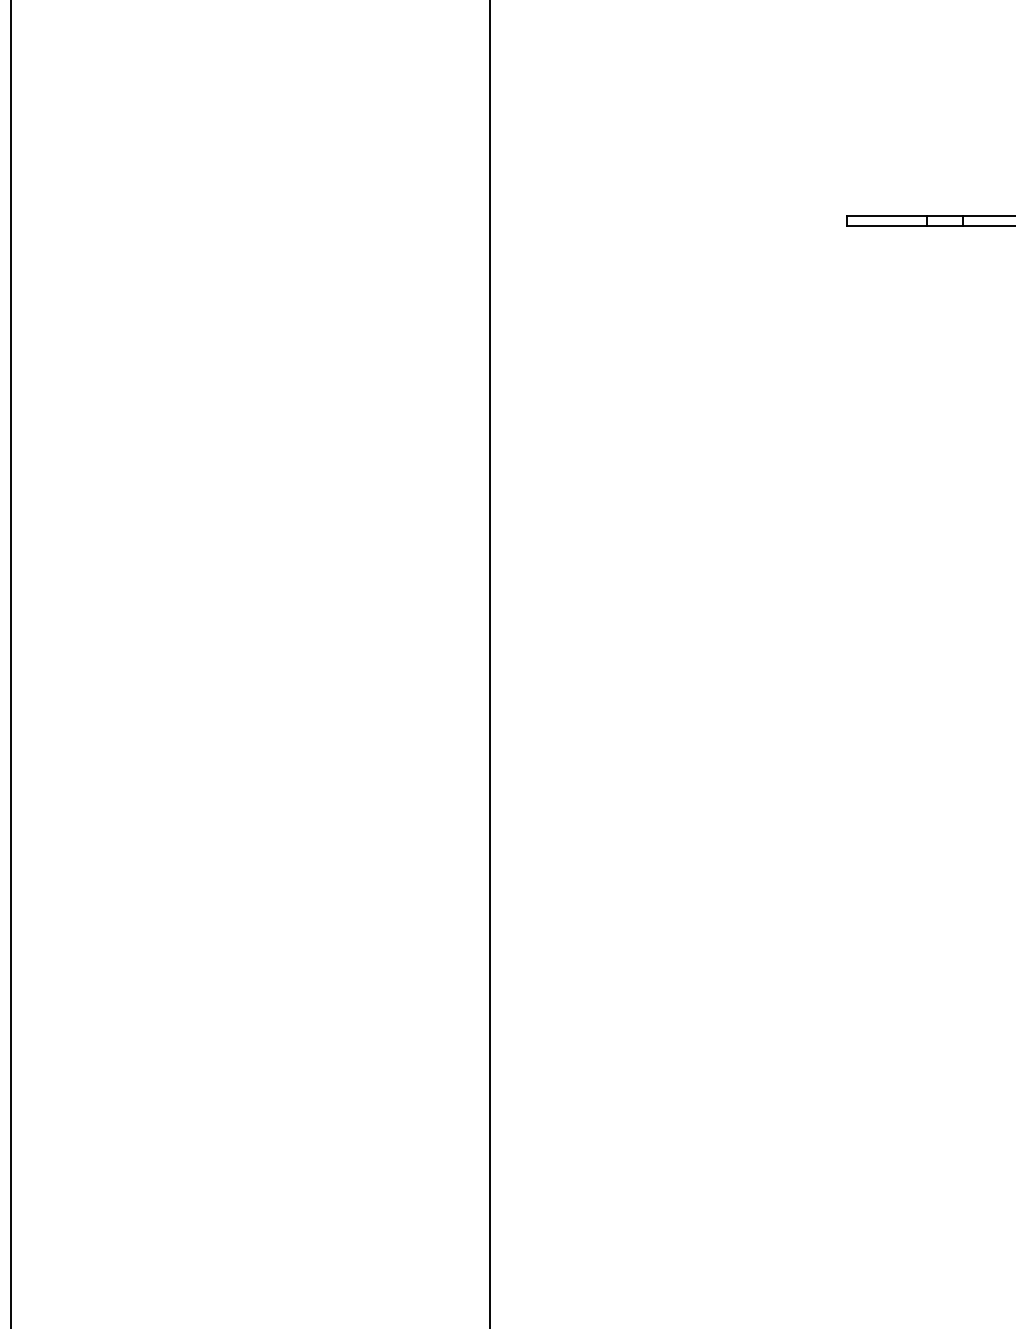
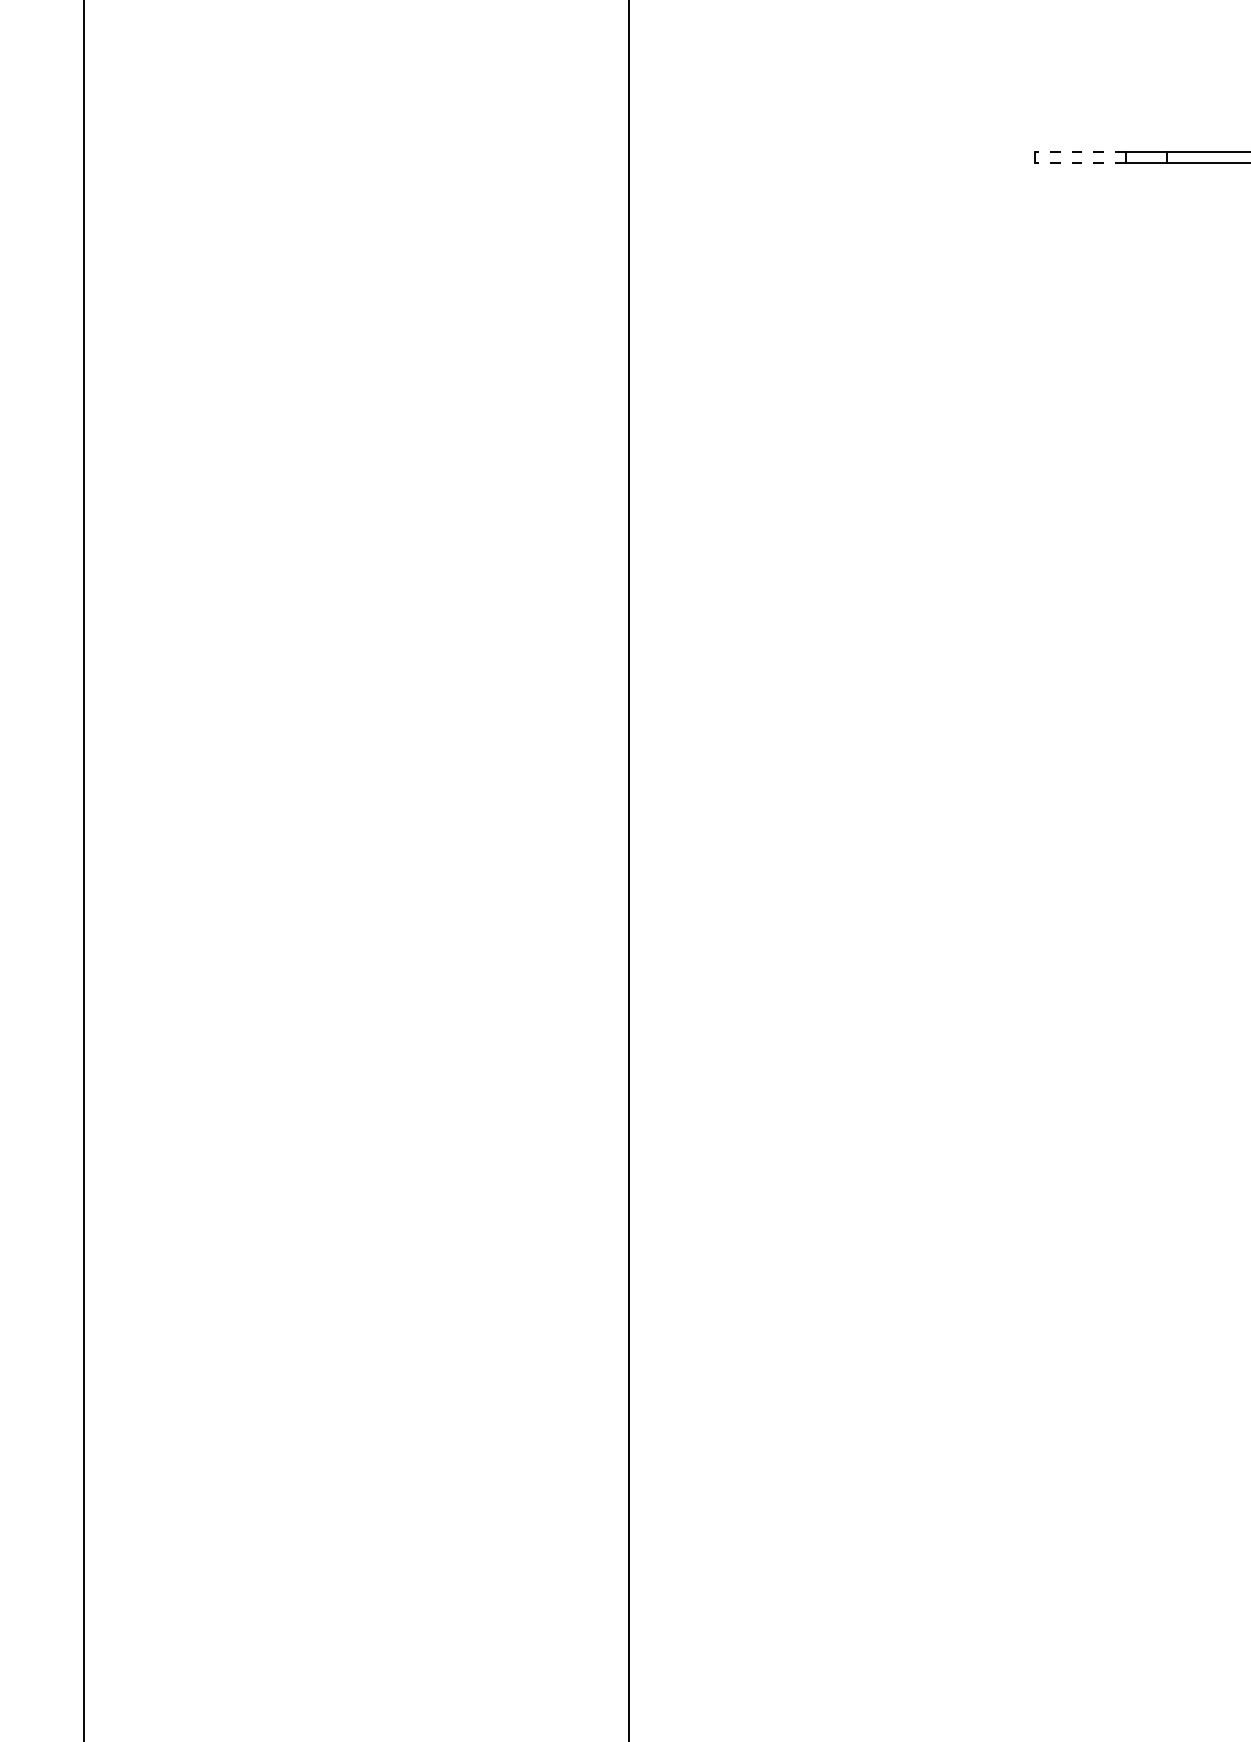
line: (887, 215) -> (1080, 151), solid -> dashed
line: (887, 225) -> (1080, 162), solid -> dashed

